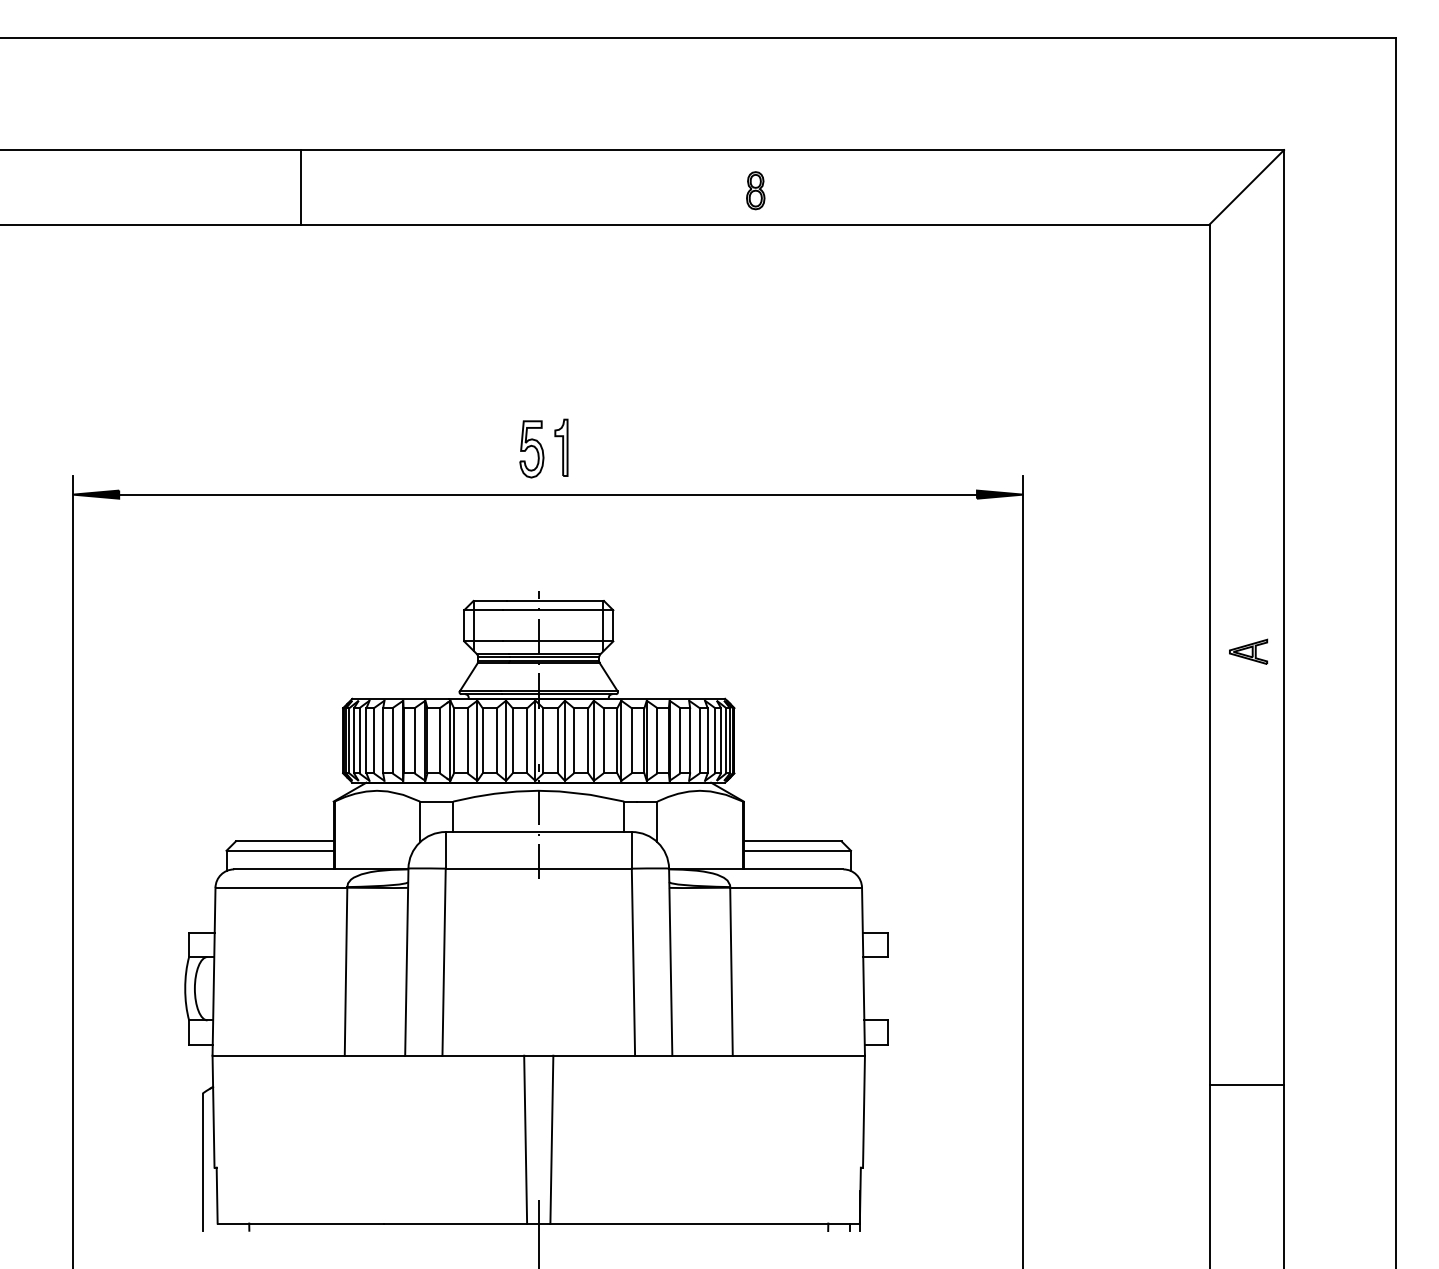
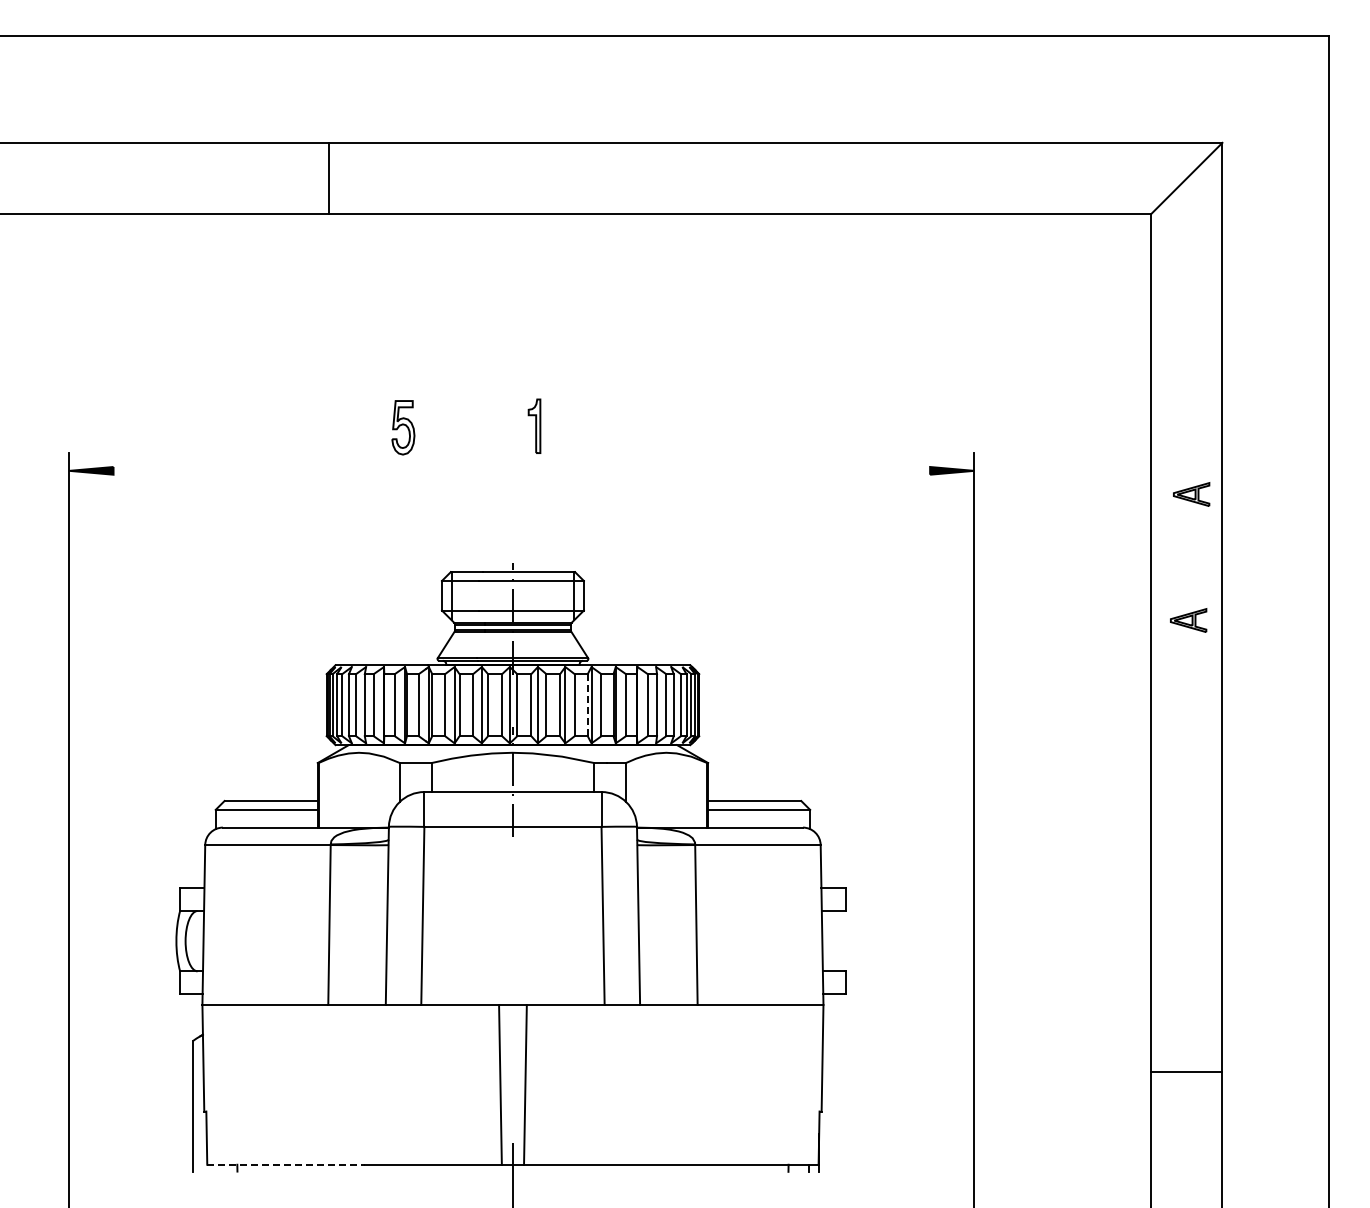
line: (300, 186) -> (329, 177), moved
part: (755, 190) -> (719, 181), removed
part: (531, 449) -> (403, 427), moved
line: (547, 494) -> (521, 470), removed
part: (1251, 519) -> (1191, 494), added
line: (617, 741) -> (587, 705), solid -> dashed
line: (1246, 1085) -> (1186, 1072), moved
line: (300, 1223) -> (286, 1164), solid -> dashed

